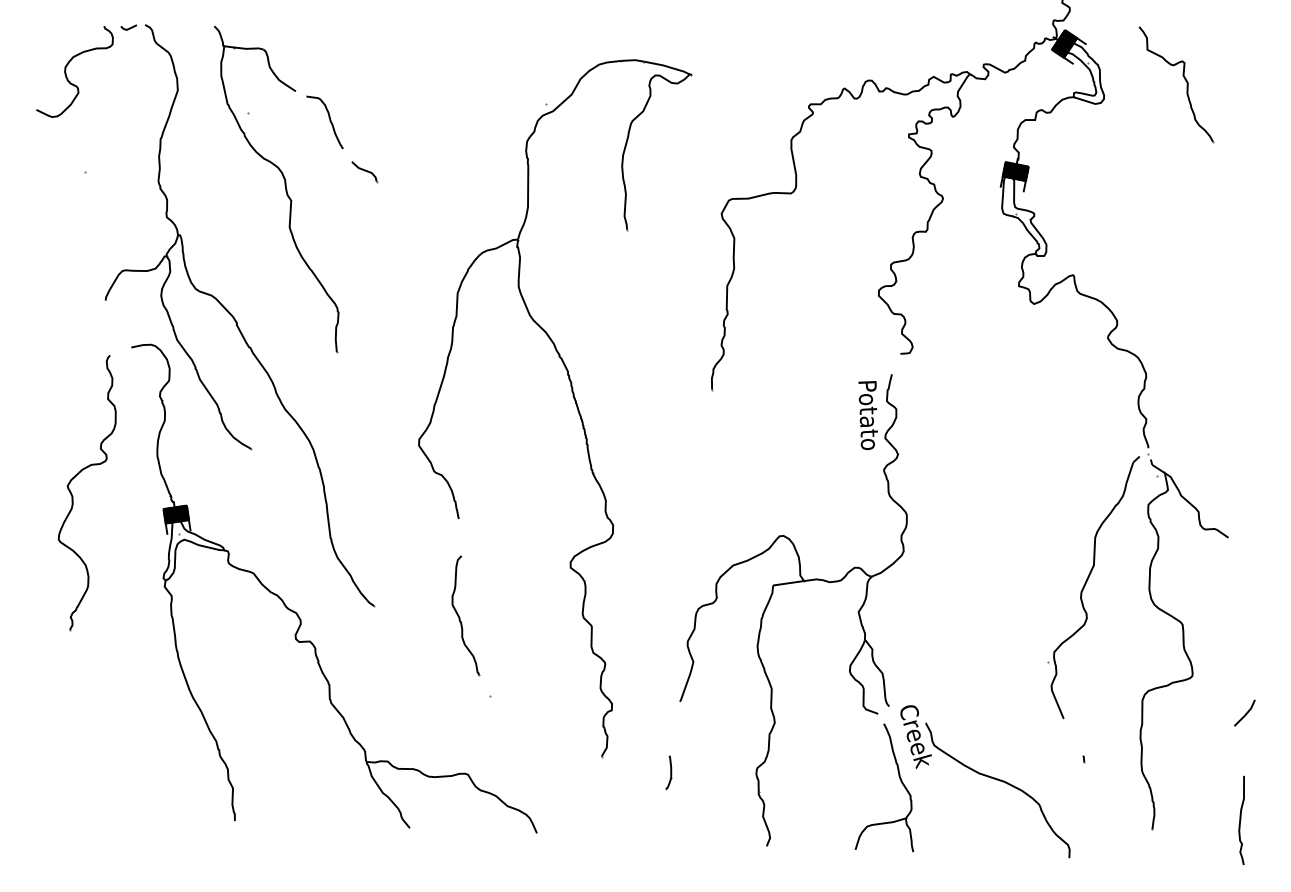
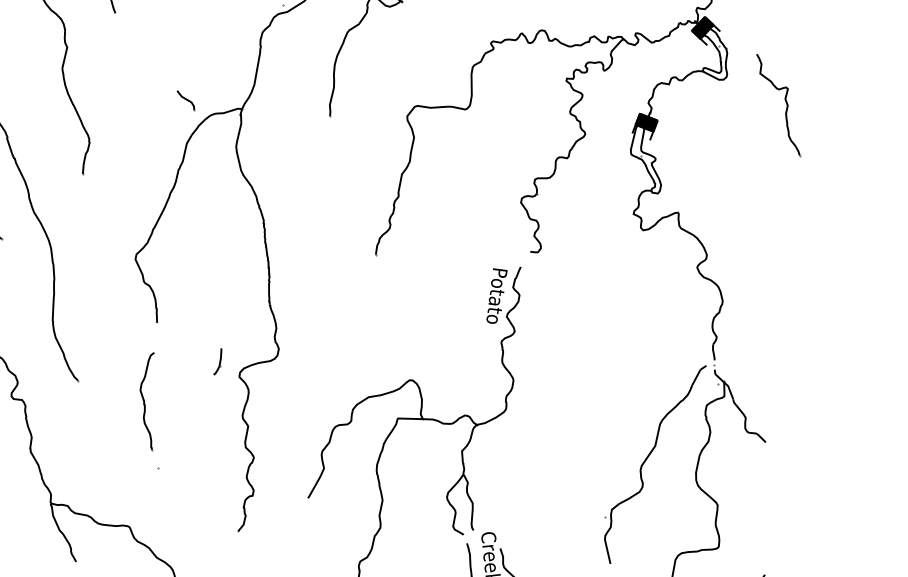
part: (1184, 79) -> (785, 102), moved
part: (364, 172) -> (185, 101), moved
part: (668, 772) -> (218, 361), moved

